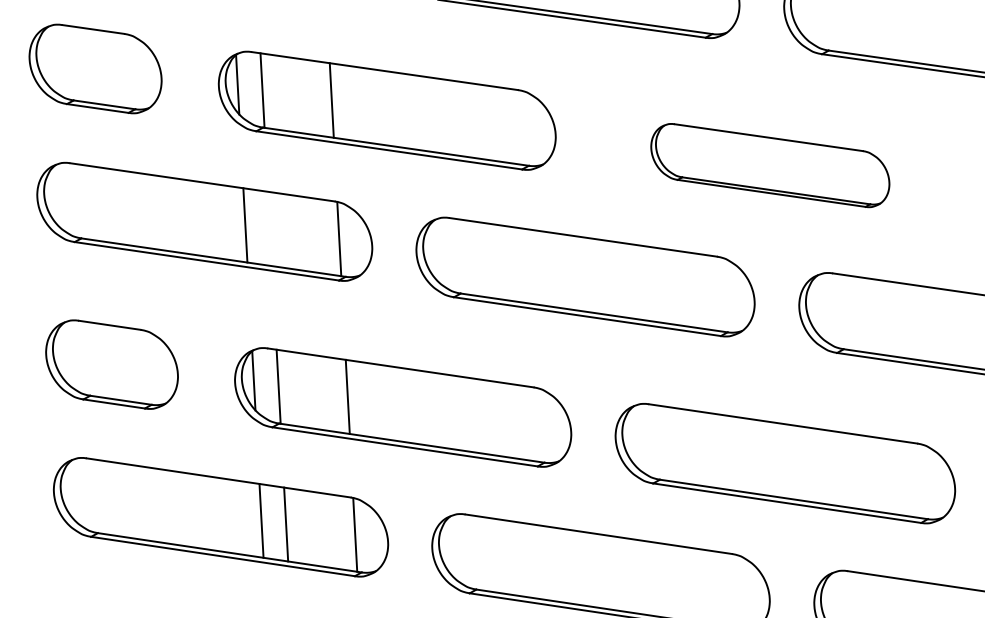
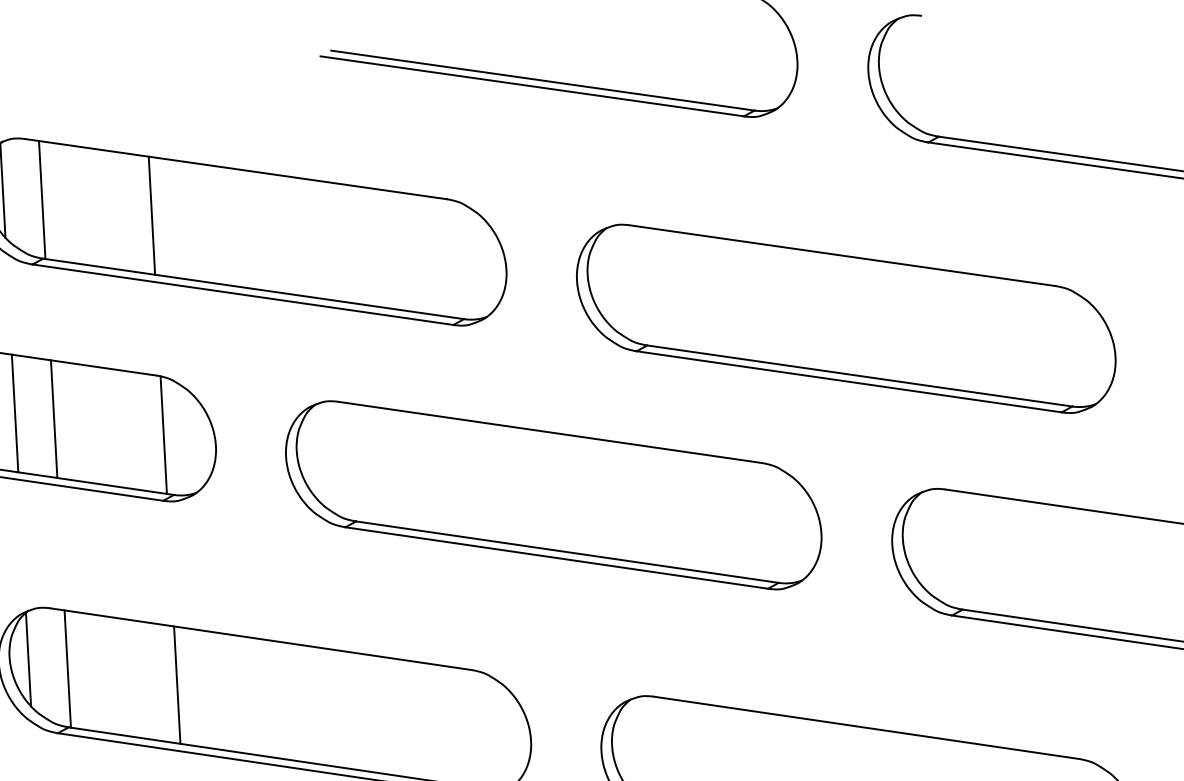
part: (770, 165) -> (846, 318), size x1.43
line: (270, 228) -> (54, 418), added

